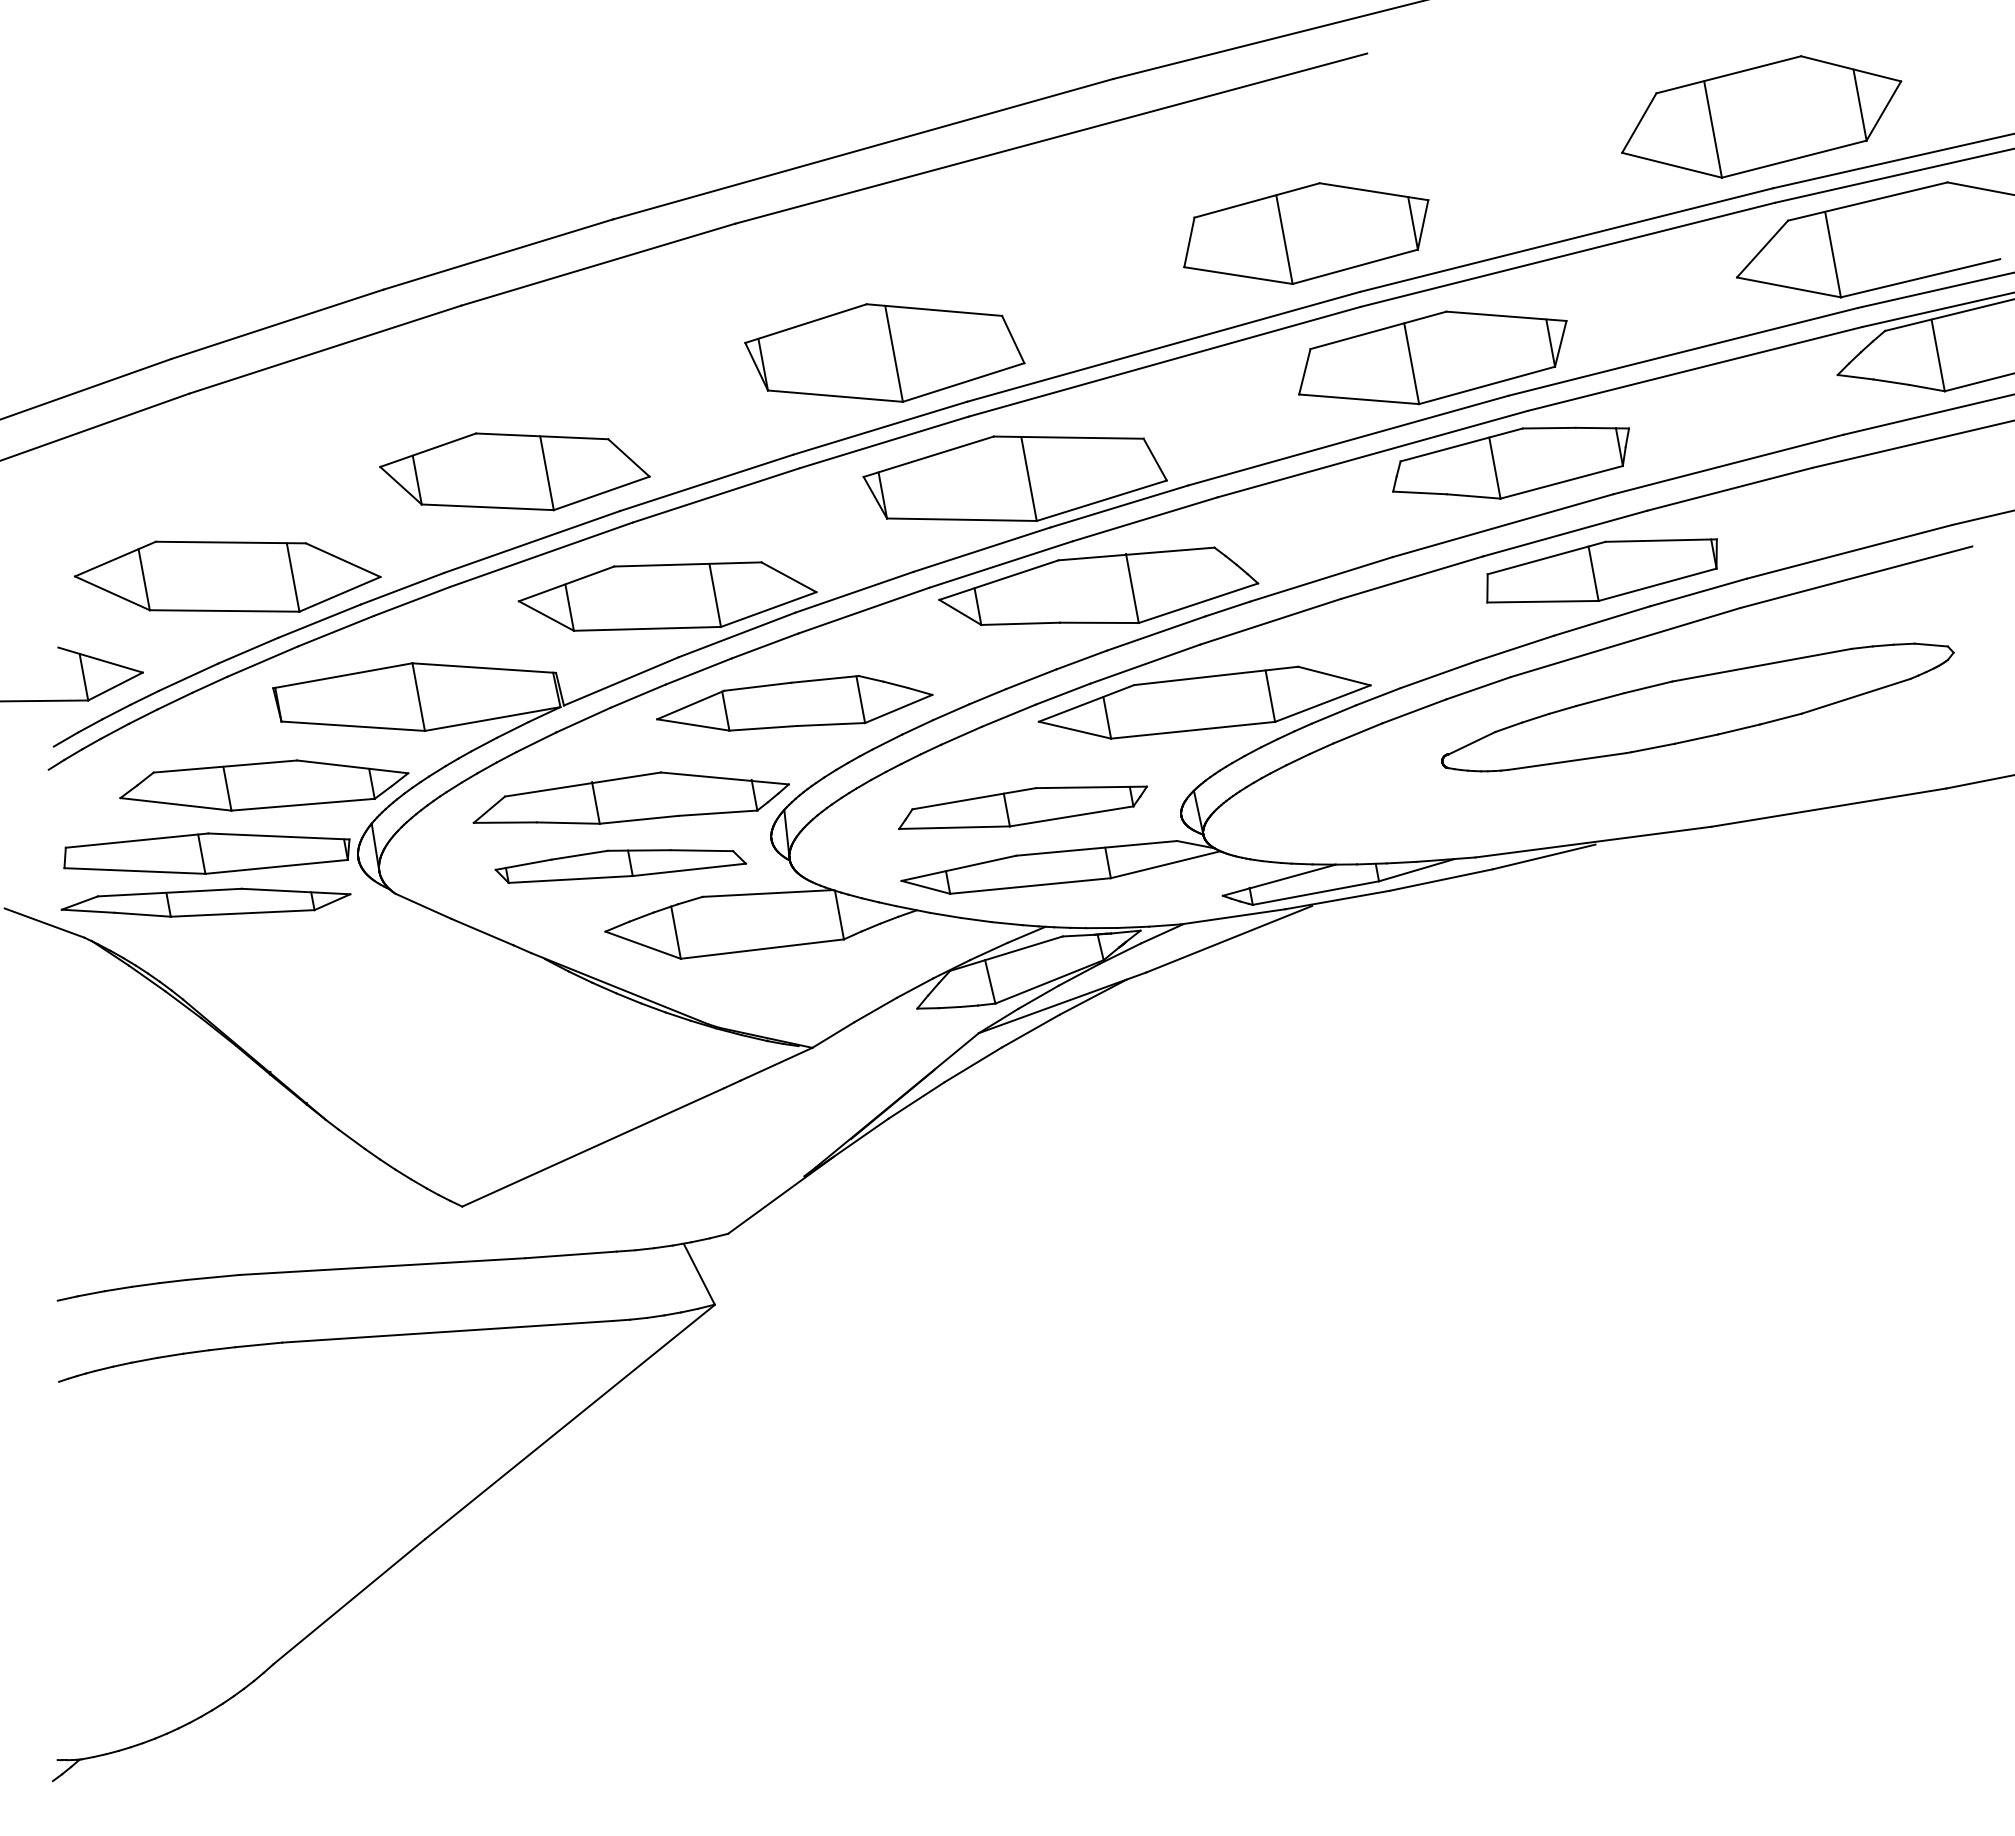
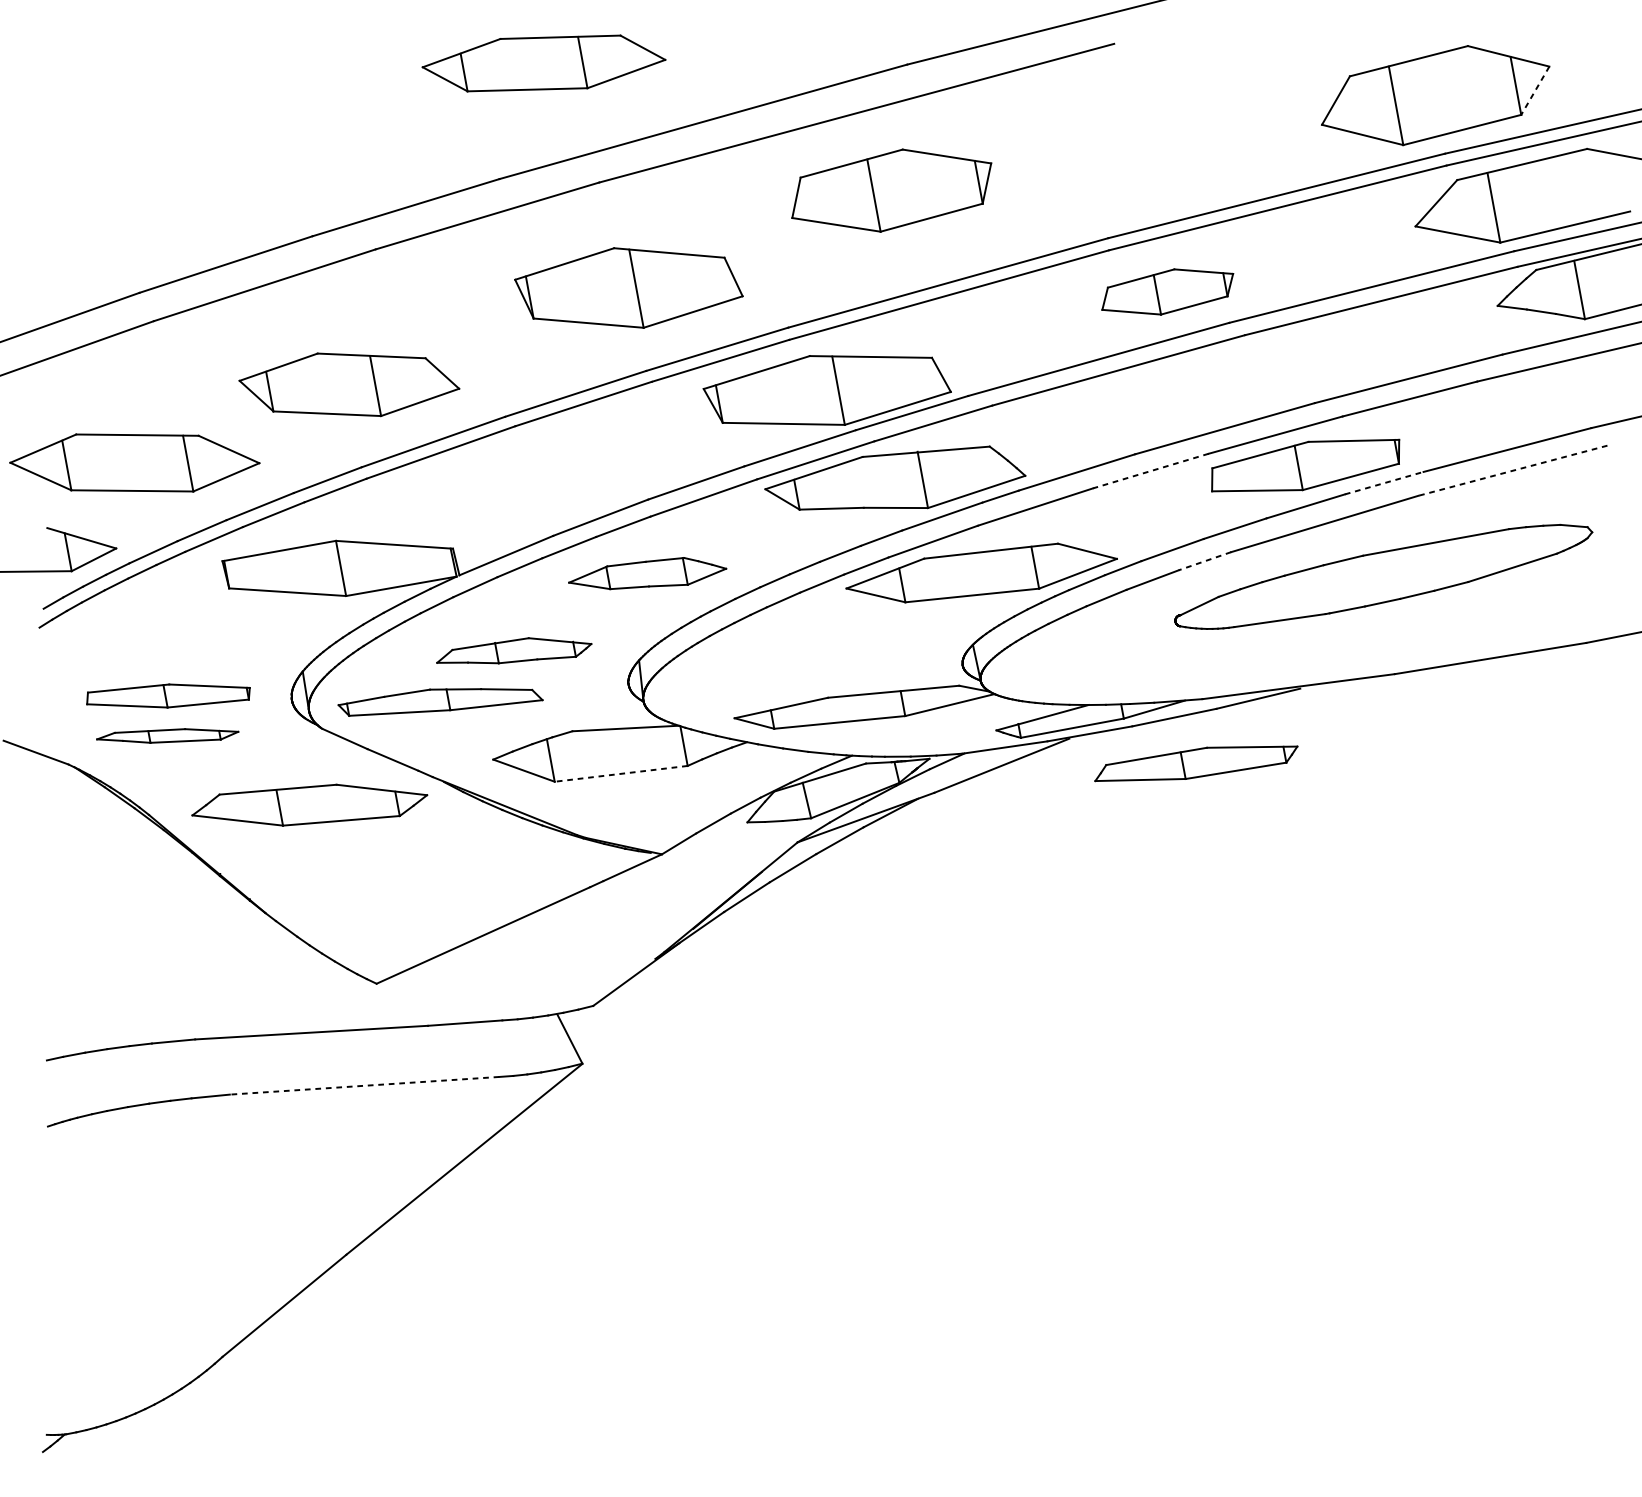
line: (1883, 111) -> (1535, 91), solid -> dashed
part: (1306, 233) -> (891, 190), moved
part: (884, 352) -> (628, 287), moved
part: (1432, 357) -> (1167, 291), size x0.6
part: (1510, 462) -> (1230, 377), removed
part: (514, 471) -> (349, 384), moved
part: (227, 576) -> (134, 462), moved
line: (1411, 577) -> (1150, 470), solid -> dashed
line: (1856, 577) -> (1513, 470), solid -> dashed
line: (1698, 592) -> (1384, 483), solid -> dashed
part: (667, 596) -> (543, 63), moved
line: (1478, 688) -> (1204, 561), solid -> dashed
part: (794, 703) -> (647, 573), size x0.7
part: (264, 785) -> (309, 805), moved
part: (630, 797) -> (513, 650), size x0.6
part: (1022, 807) -> (1195, 763), moved
part: (206, 853) -> (168, 695), size x0.7
part: (620, 866) -> (440, 702), moved
part: (205, 902) -> (167, 735), size x0.6
line: (761, 949) -> (620, 774), solid -> dashed
line: (447, 1331) -> (364, 1085), solid -> dashed

